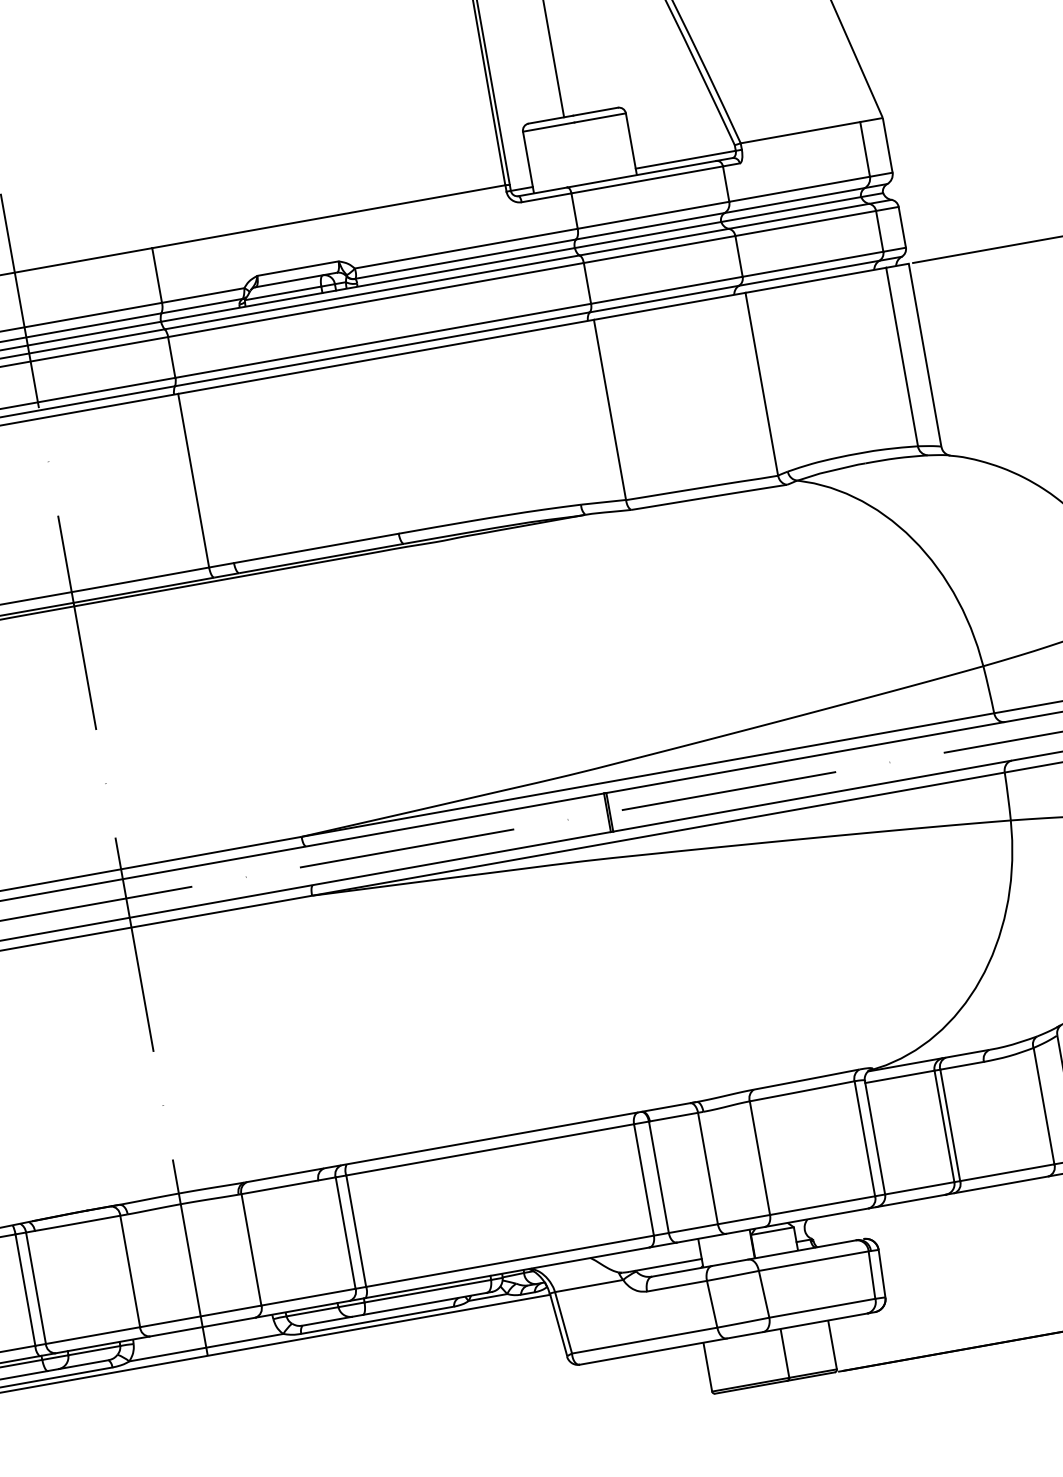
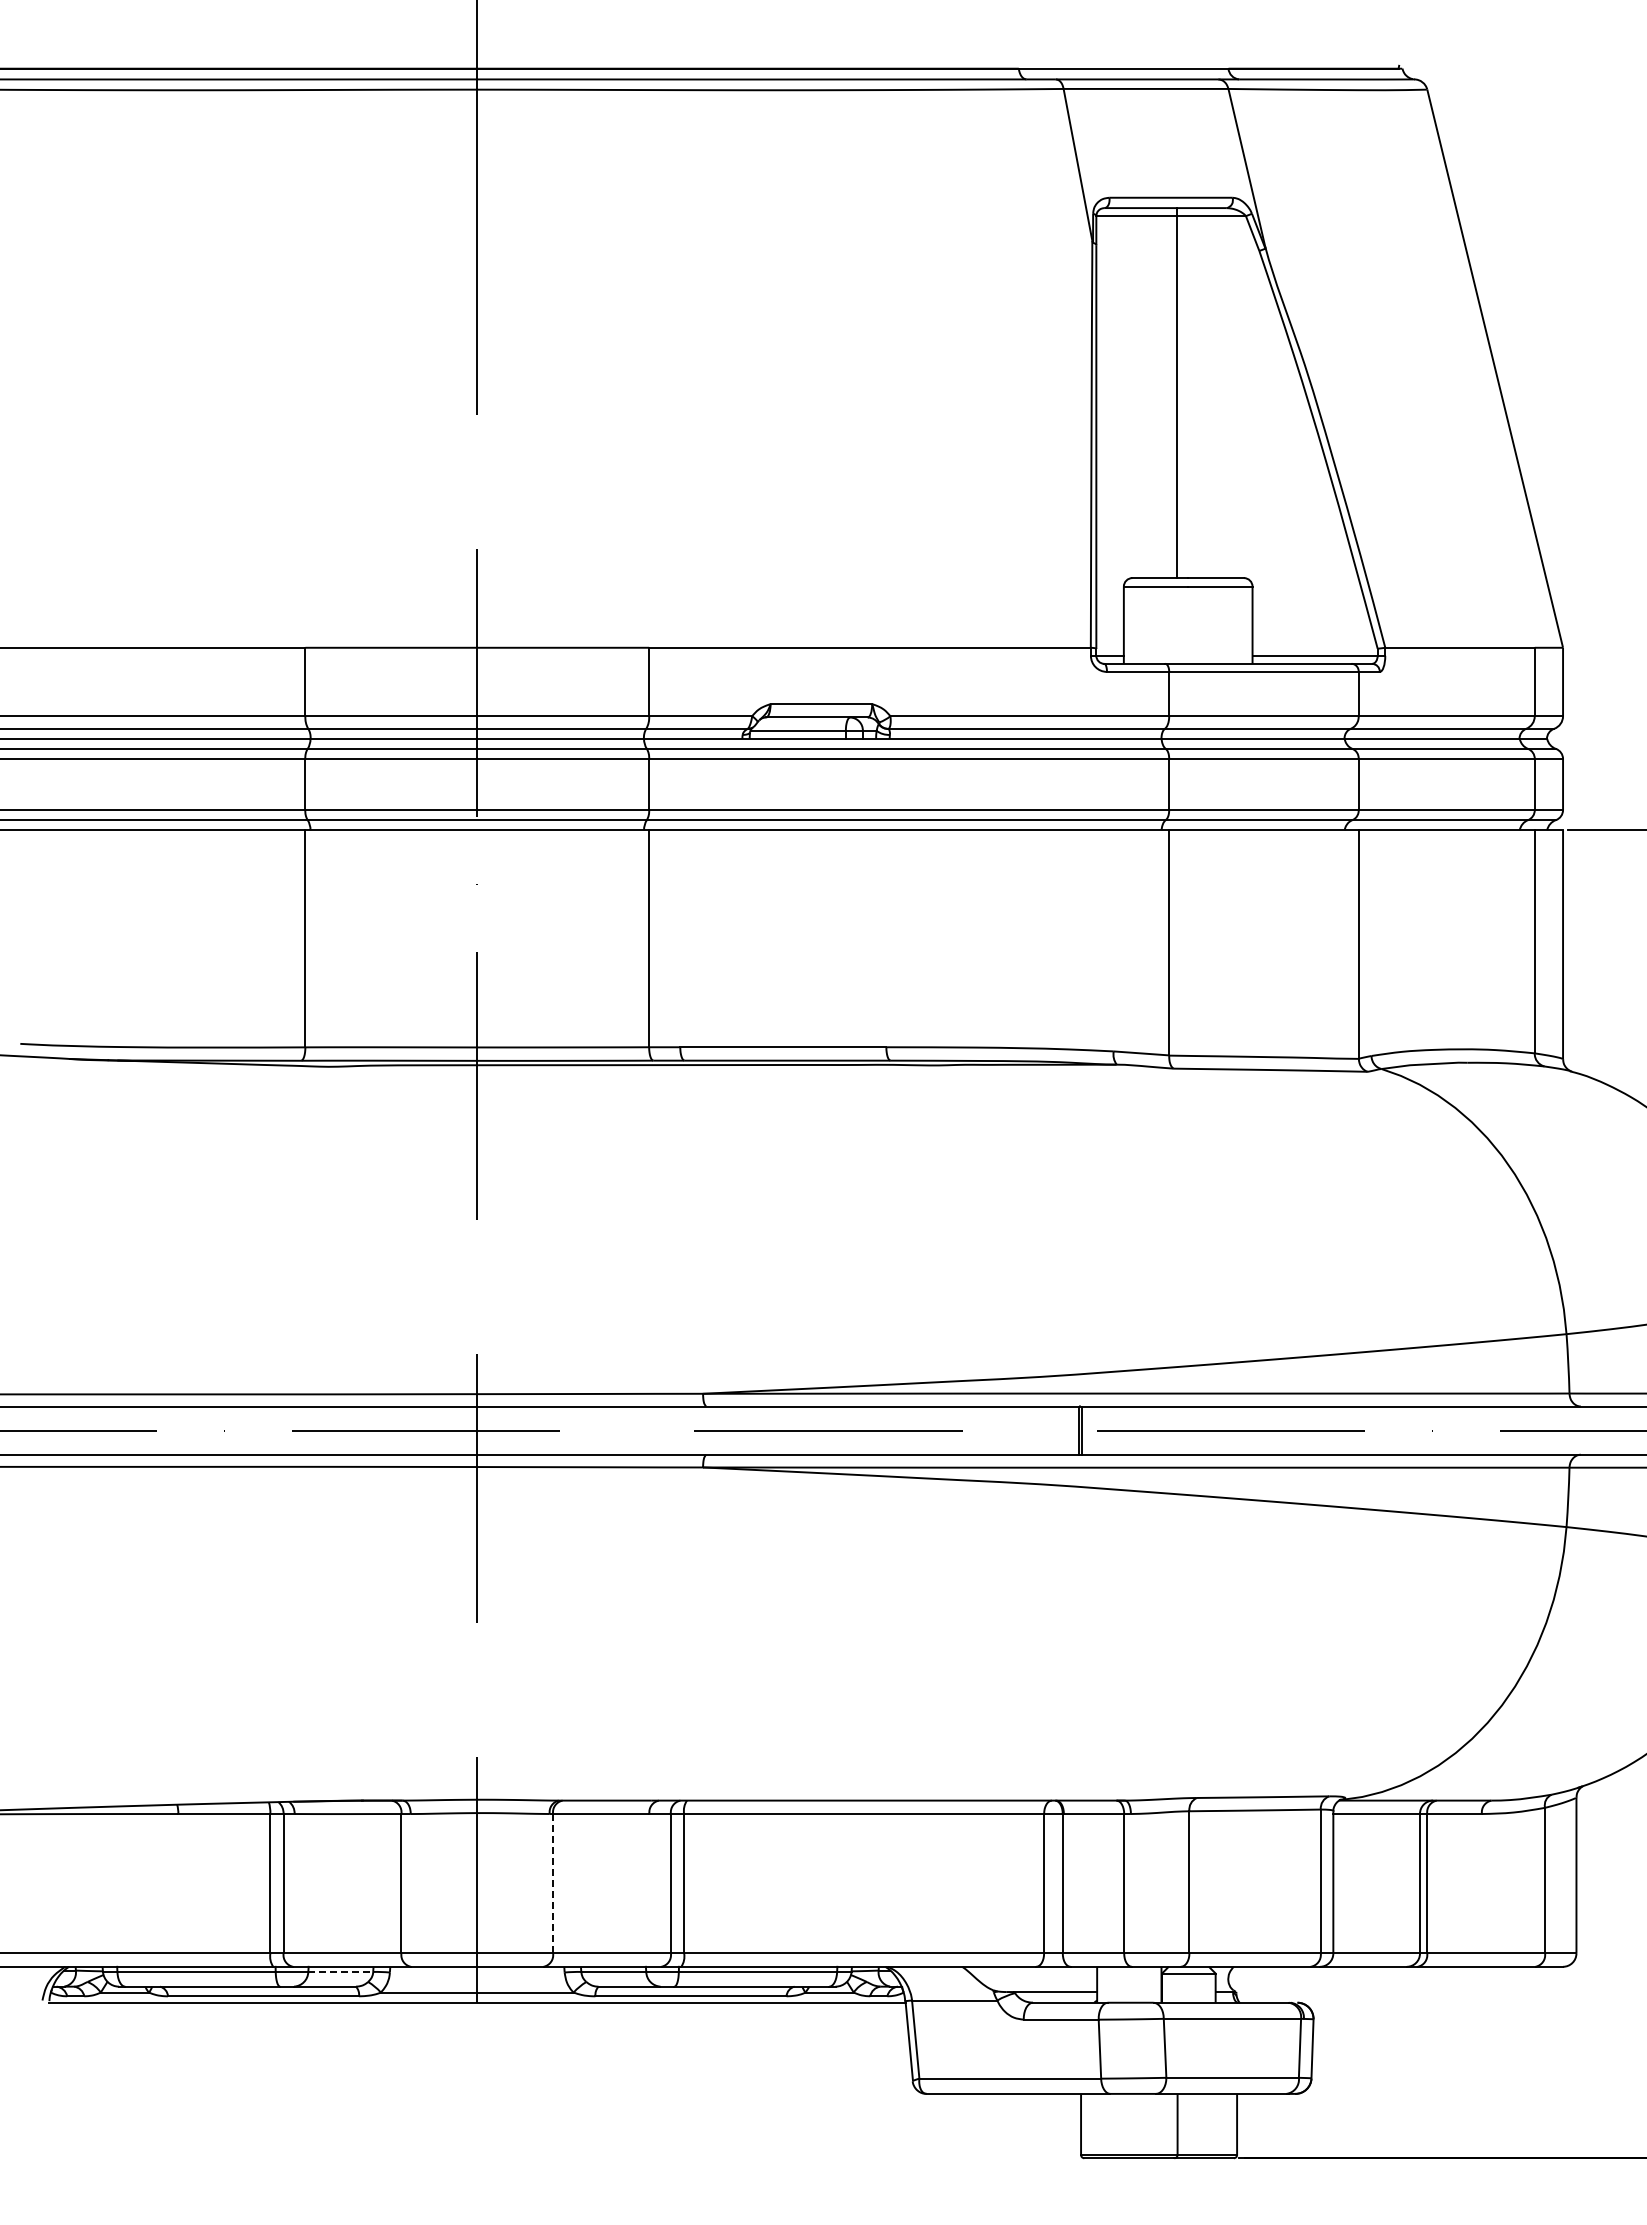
line: (251, 1249) -> (553, 1883), solid -> dashed
line: (94, 1350) -> (341, 1971), solid -> dashed

